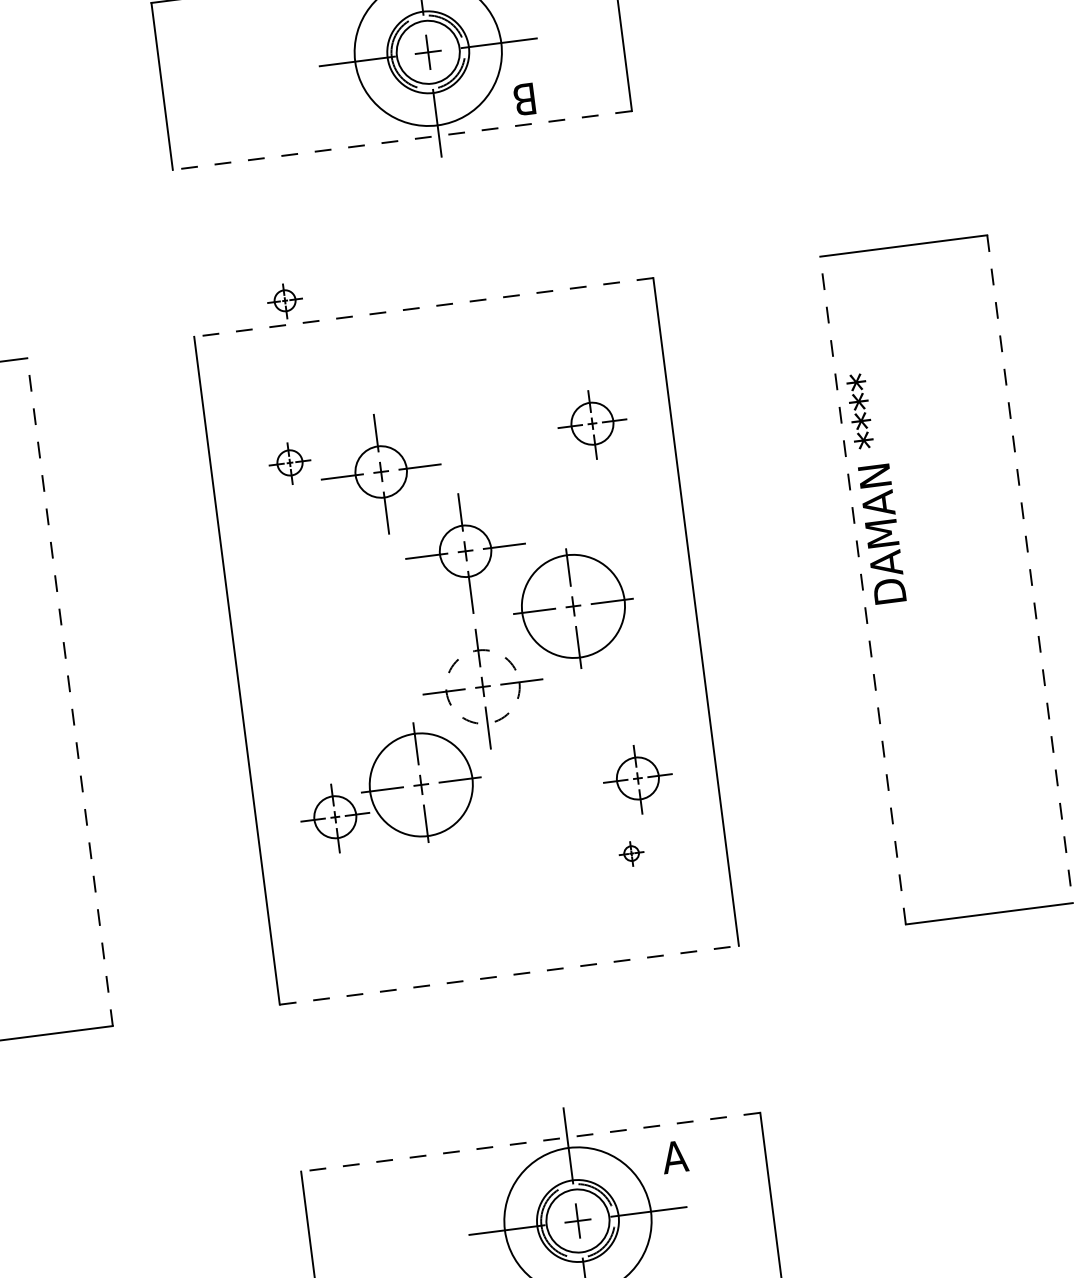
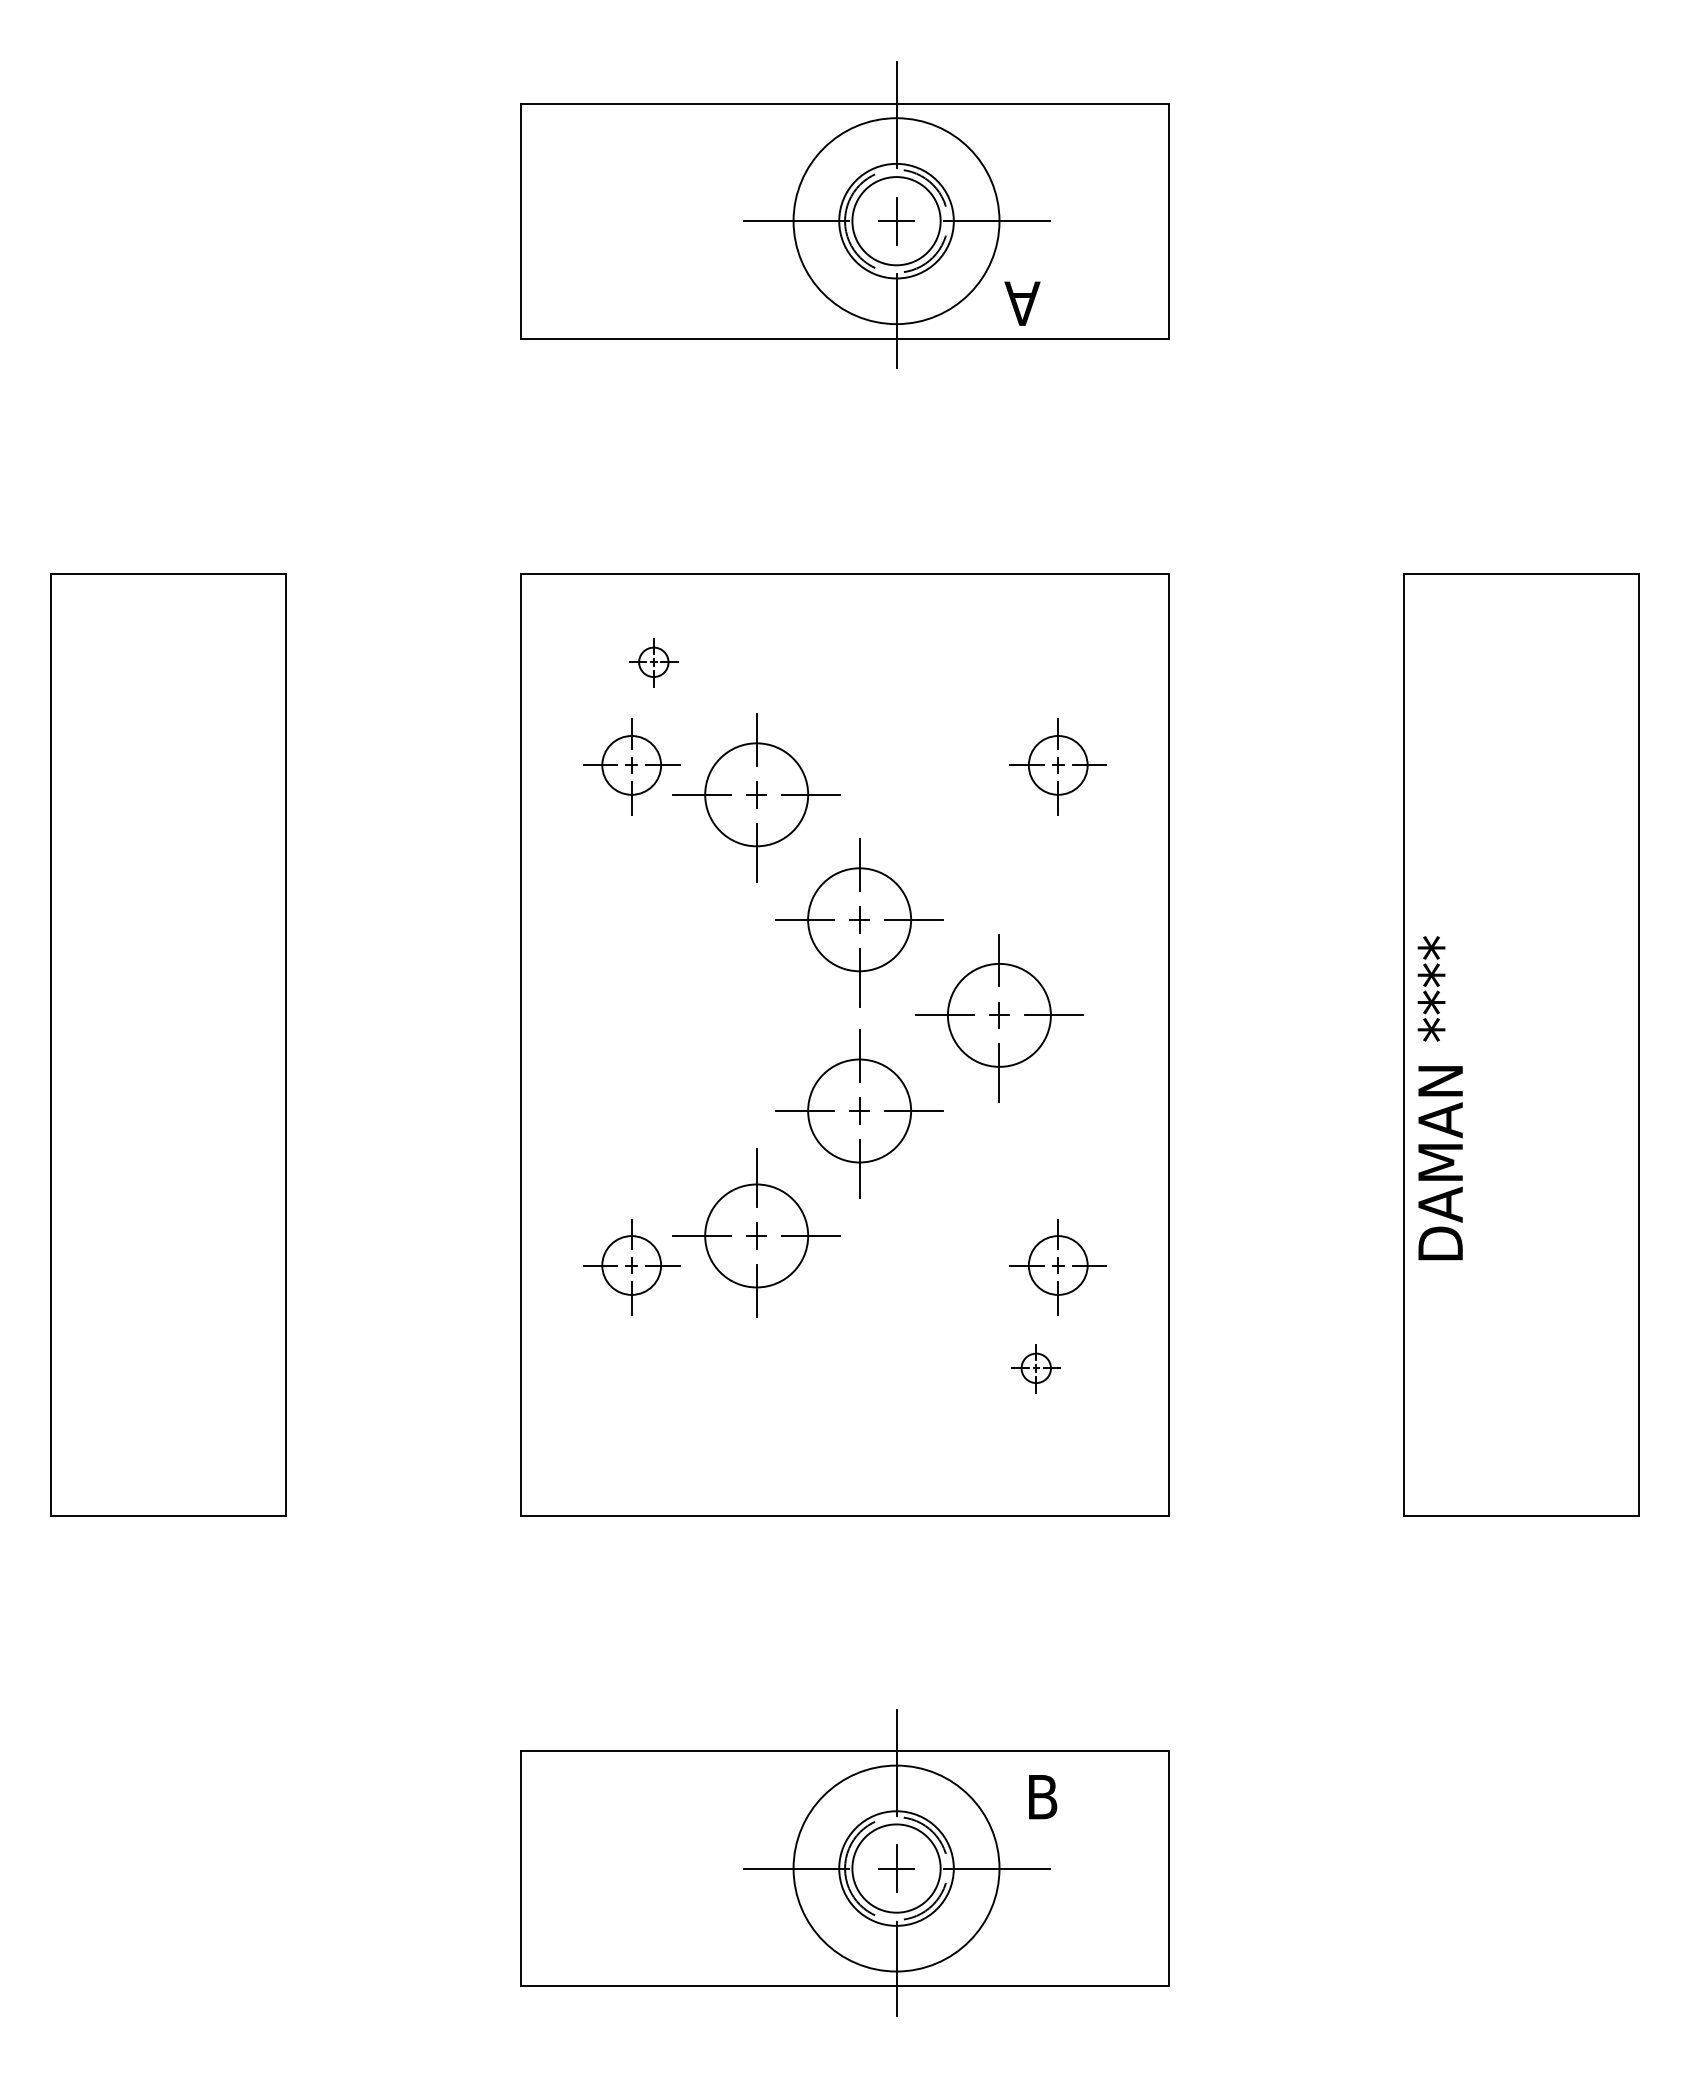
text: (525, 99) -> (1022, 303), B -> A
line: (402, 140) -> (845, 338), dashed -> solid
part: (284, 300) -> (653, 662), moved
line: (424, 307) -> (845, 574), dashed -> solid
part: (289, 463) -> (631, 766), size x1.67
circle: (381, 471) -> (756, 794), size x1.43
text: (875, 488) -> (1439, 1098), moved
circle: (465, 551) -> (859, 919), size x1.43
line: (1030, 568) -> (1639, 1044), dashed -> solid
line: (862, 590) -> (1403, 1044), dashed -> solid
circle: (572, 605) -> (998, 1014), size x0.71
circle: (482, 686) -> (859, 1110), dashed -> solid
line: (70, 691) -> (286, 1044), dashed -> solid
circle: (421, 784) -> (756, 1235), size x0.71
part: (631, 853) -> (1035, 1368), size x1.43
line: (509, 975) -> (845, 1515), dashed -> solid
line: (531, 1141) -> (845, 1750), dashed -> solid
text: (675, 1157) -> (1042, 1797), A -> B

